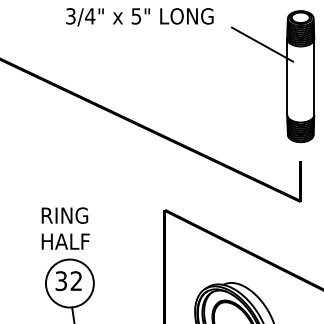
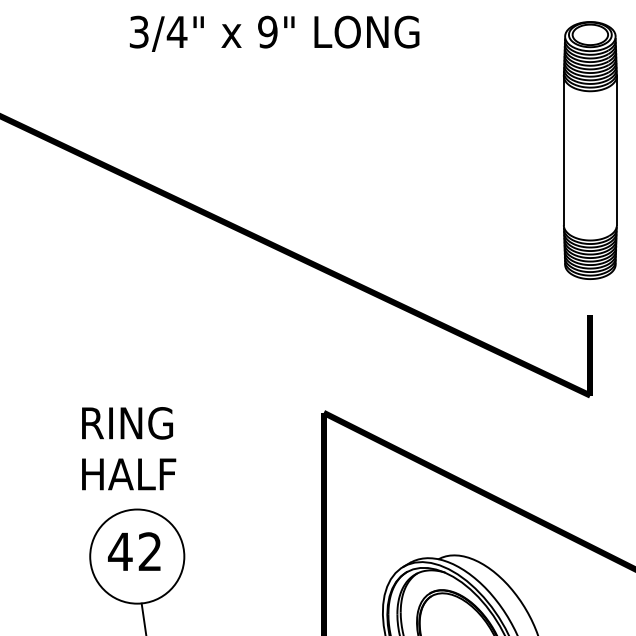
text: (136, 16) -> (267, 32), 5" -> 9"
line: (262, 44) -> (515, 87), removed
text: (61, 281) -> (120, 552), 32 -> 42

